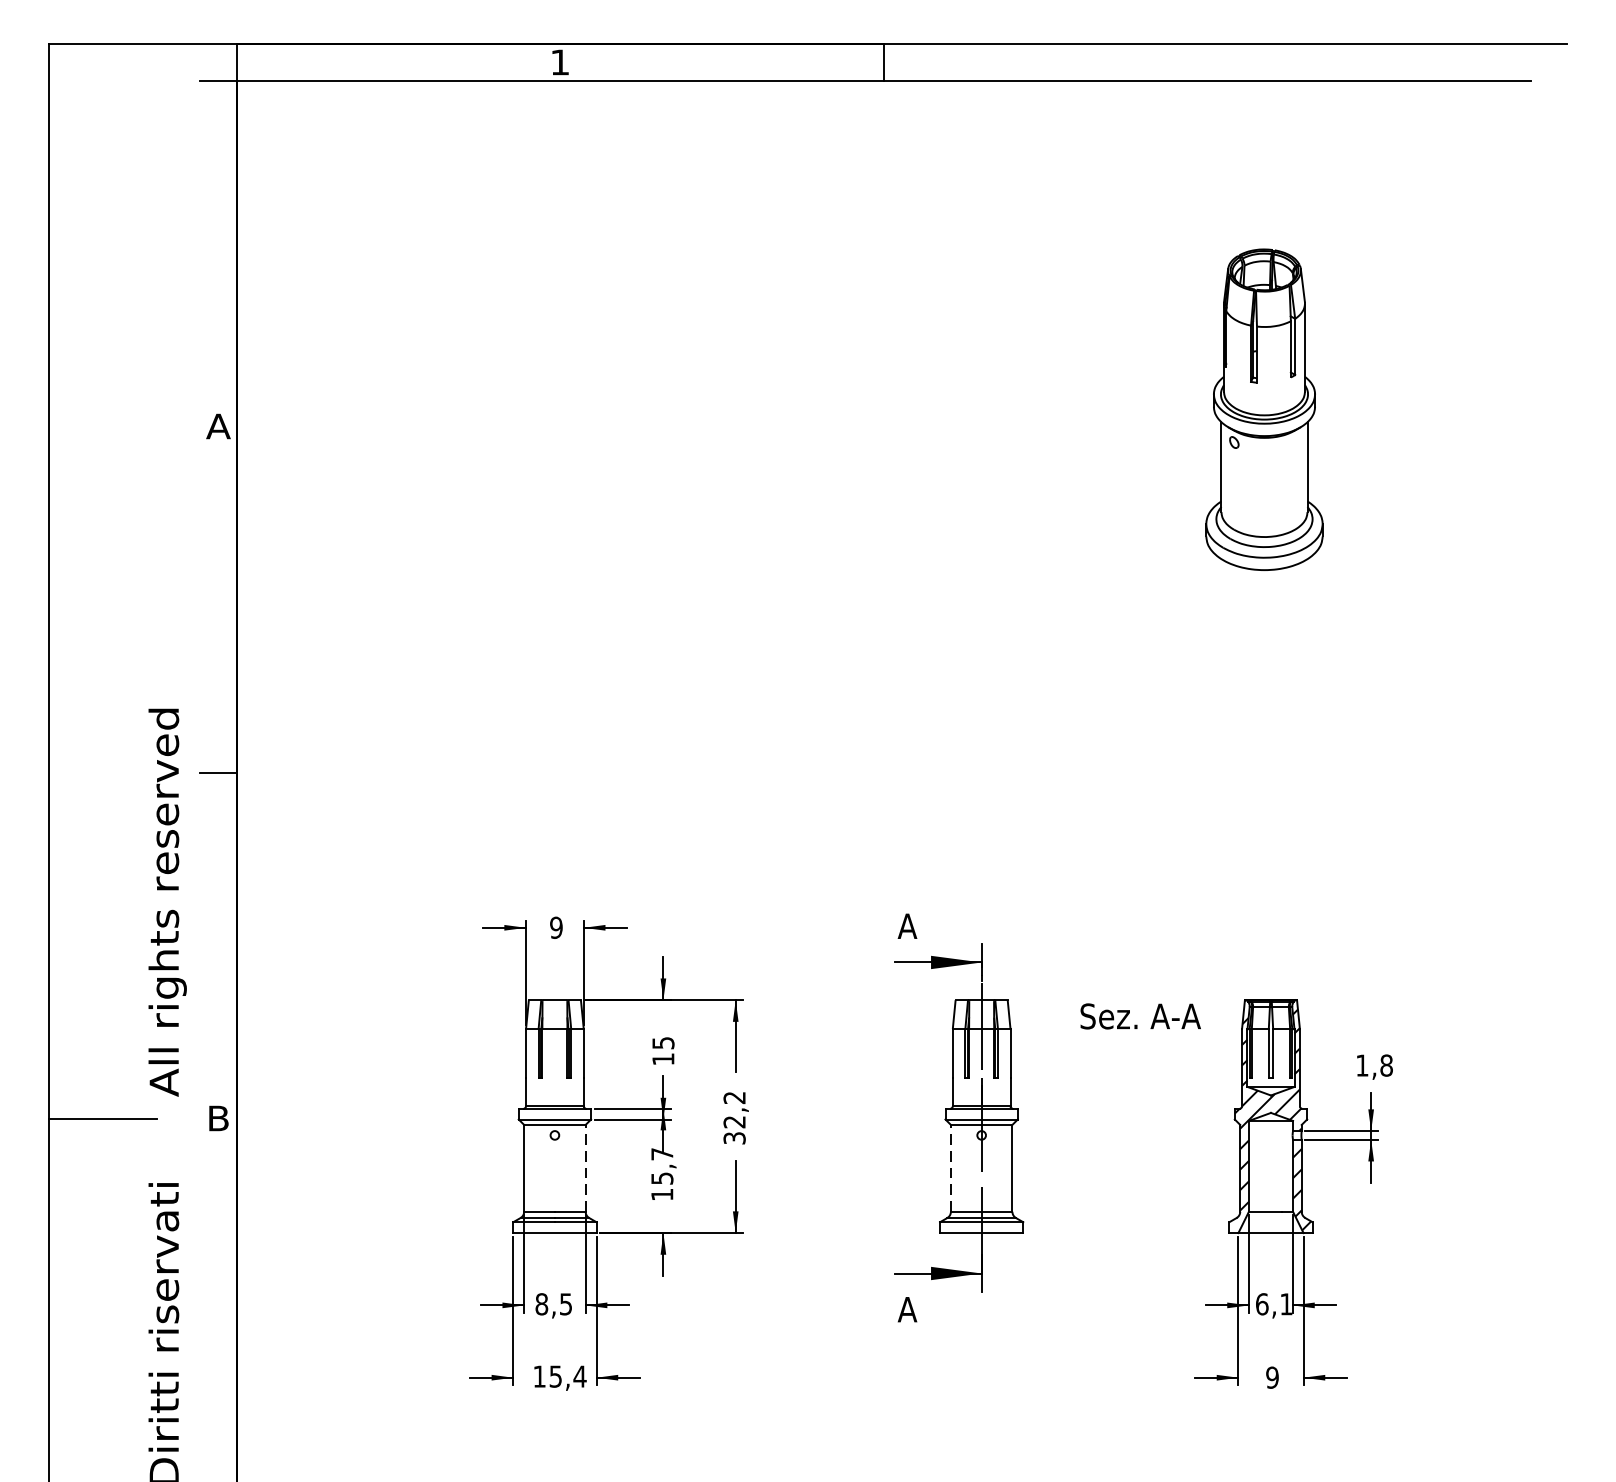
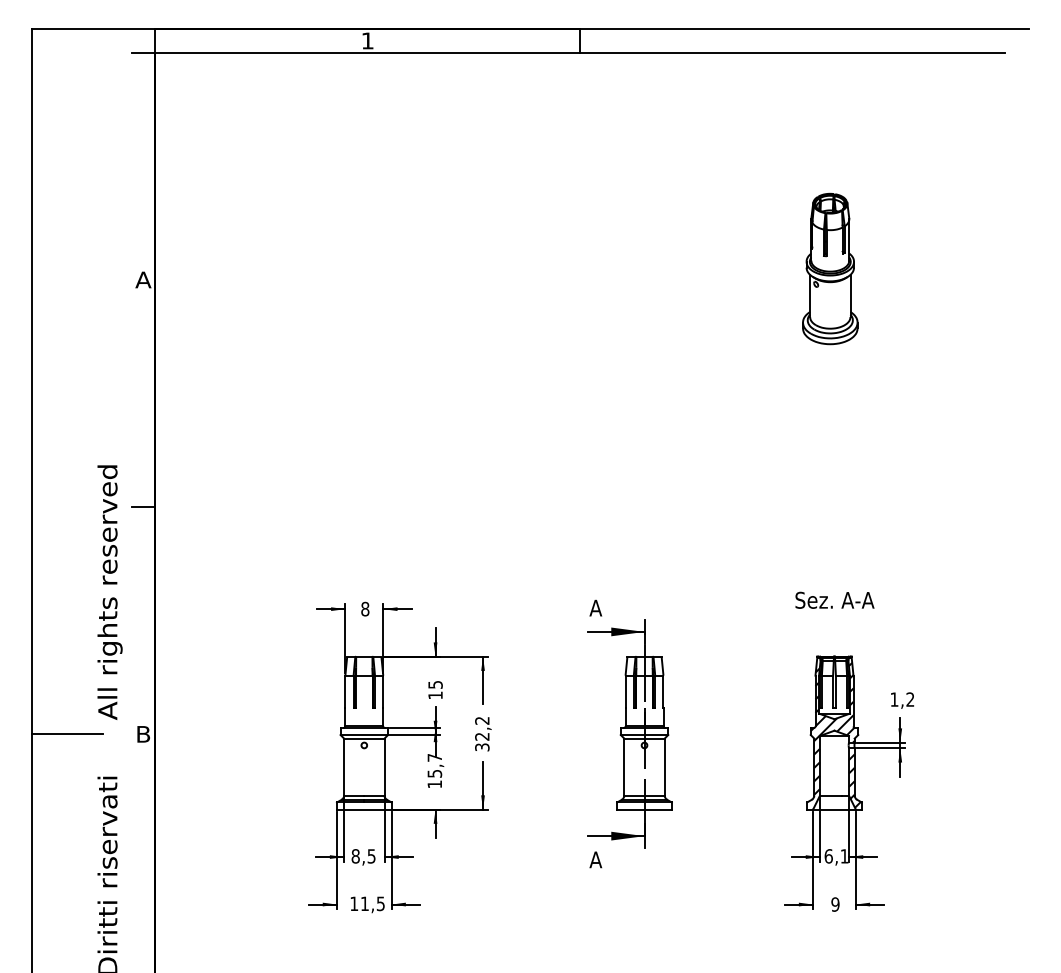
part: (1264, 408) -> (830, 268), size x0.71
text: (556, 928) -> (365, 609), 9 -> 8
text: (1140, 1015) -> (834, 599), moved
text: (1386, 1065) -> (910, 699), 1,8 -> 1,2
line: (585, 1168) -> (384, 767), dashed -> solid
line: (951, 1168) -> (624, 767), dashed -> solid
text: (568, 1376) -> (373, 903), 15,4 -> 11,5

